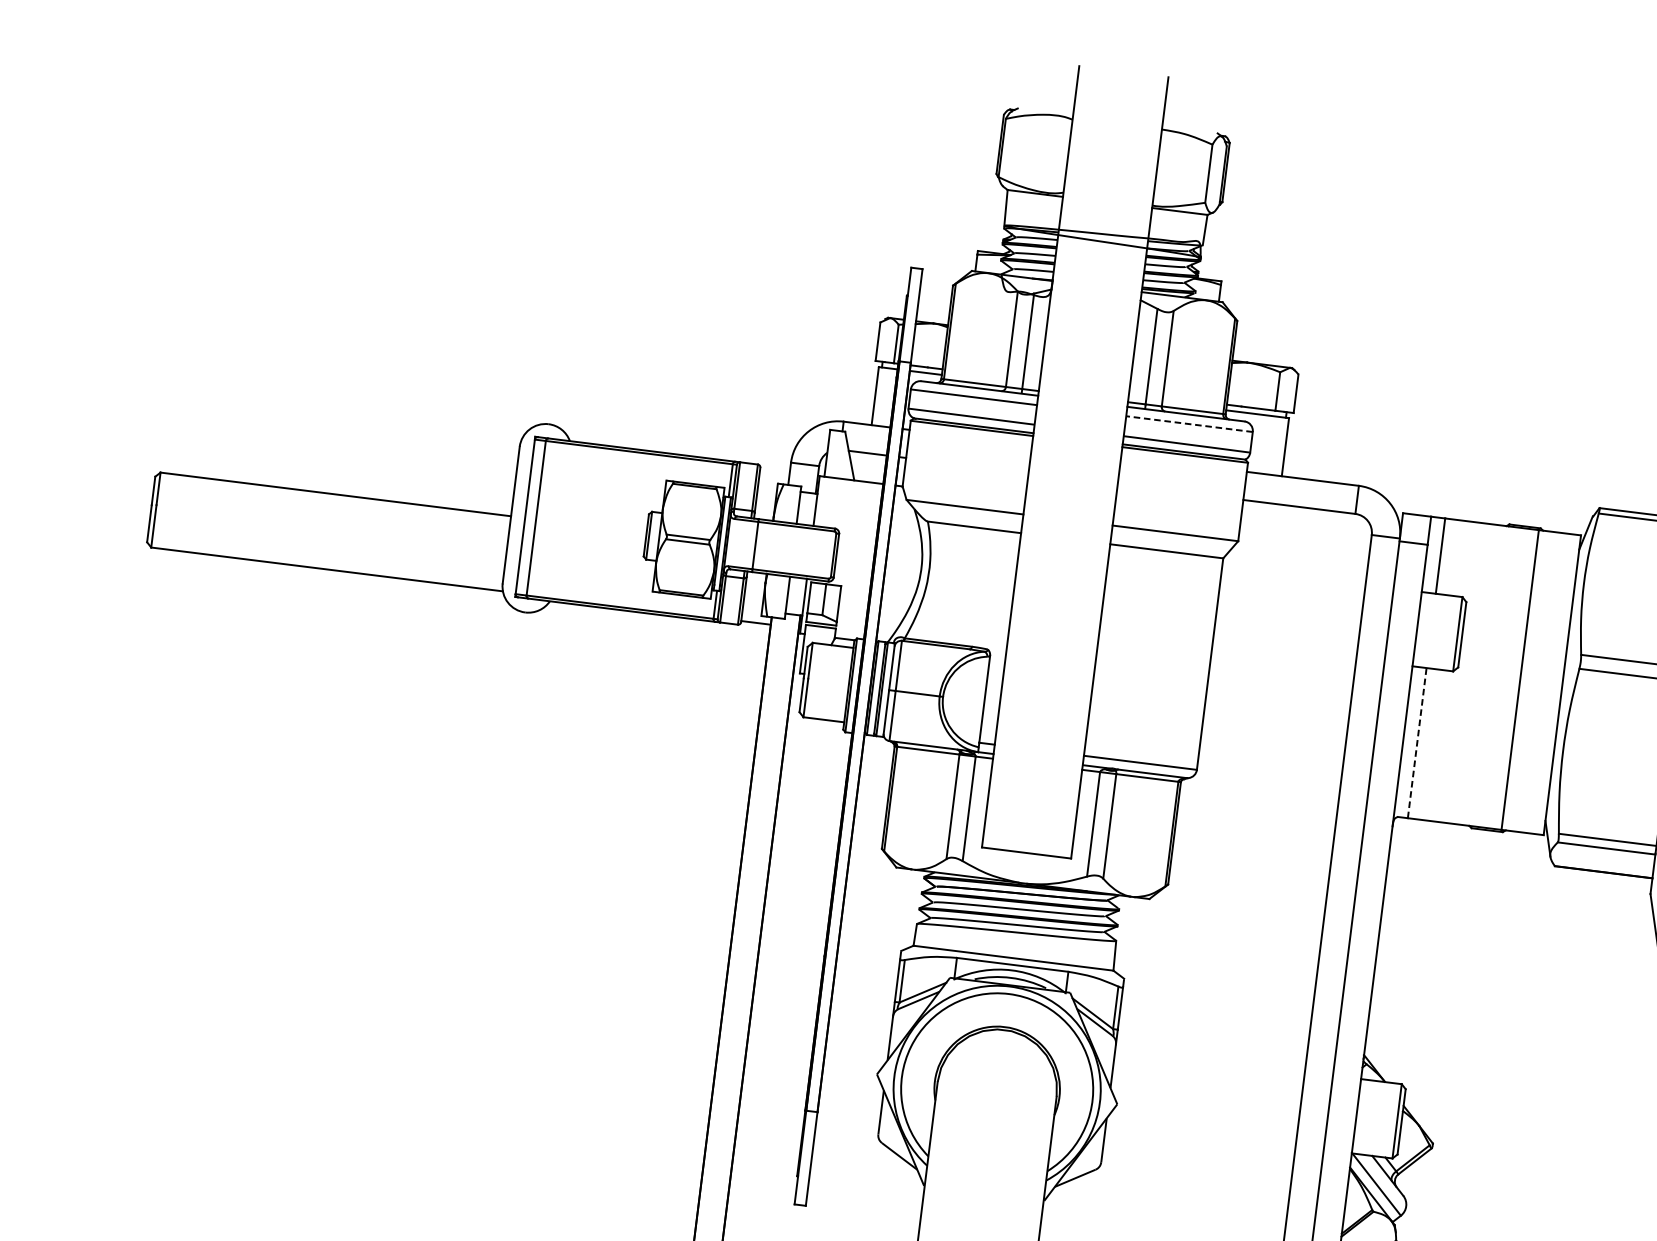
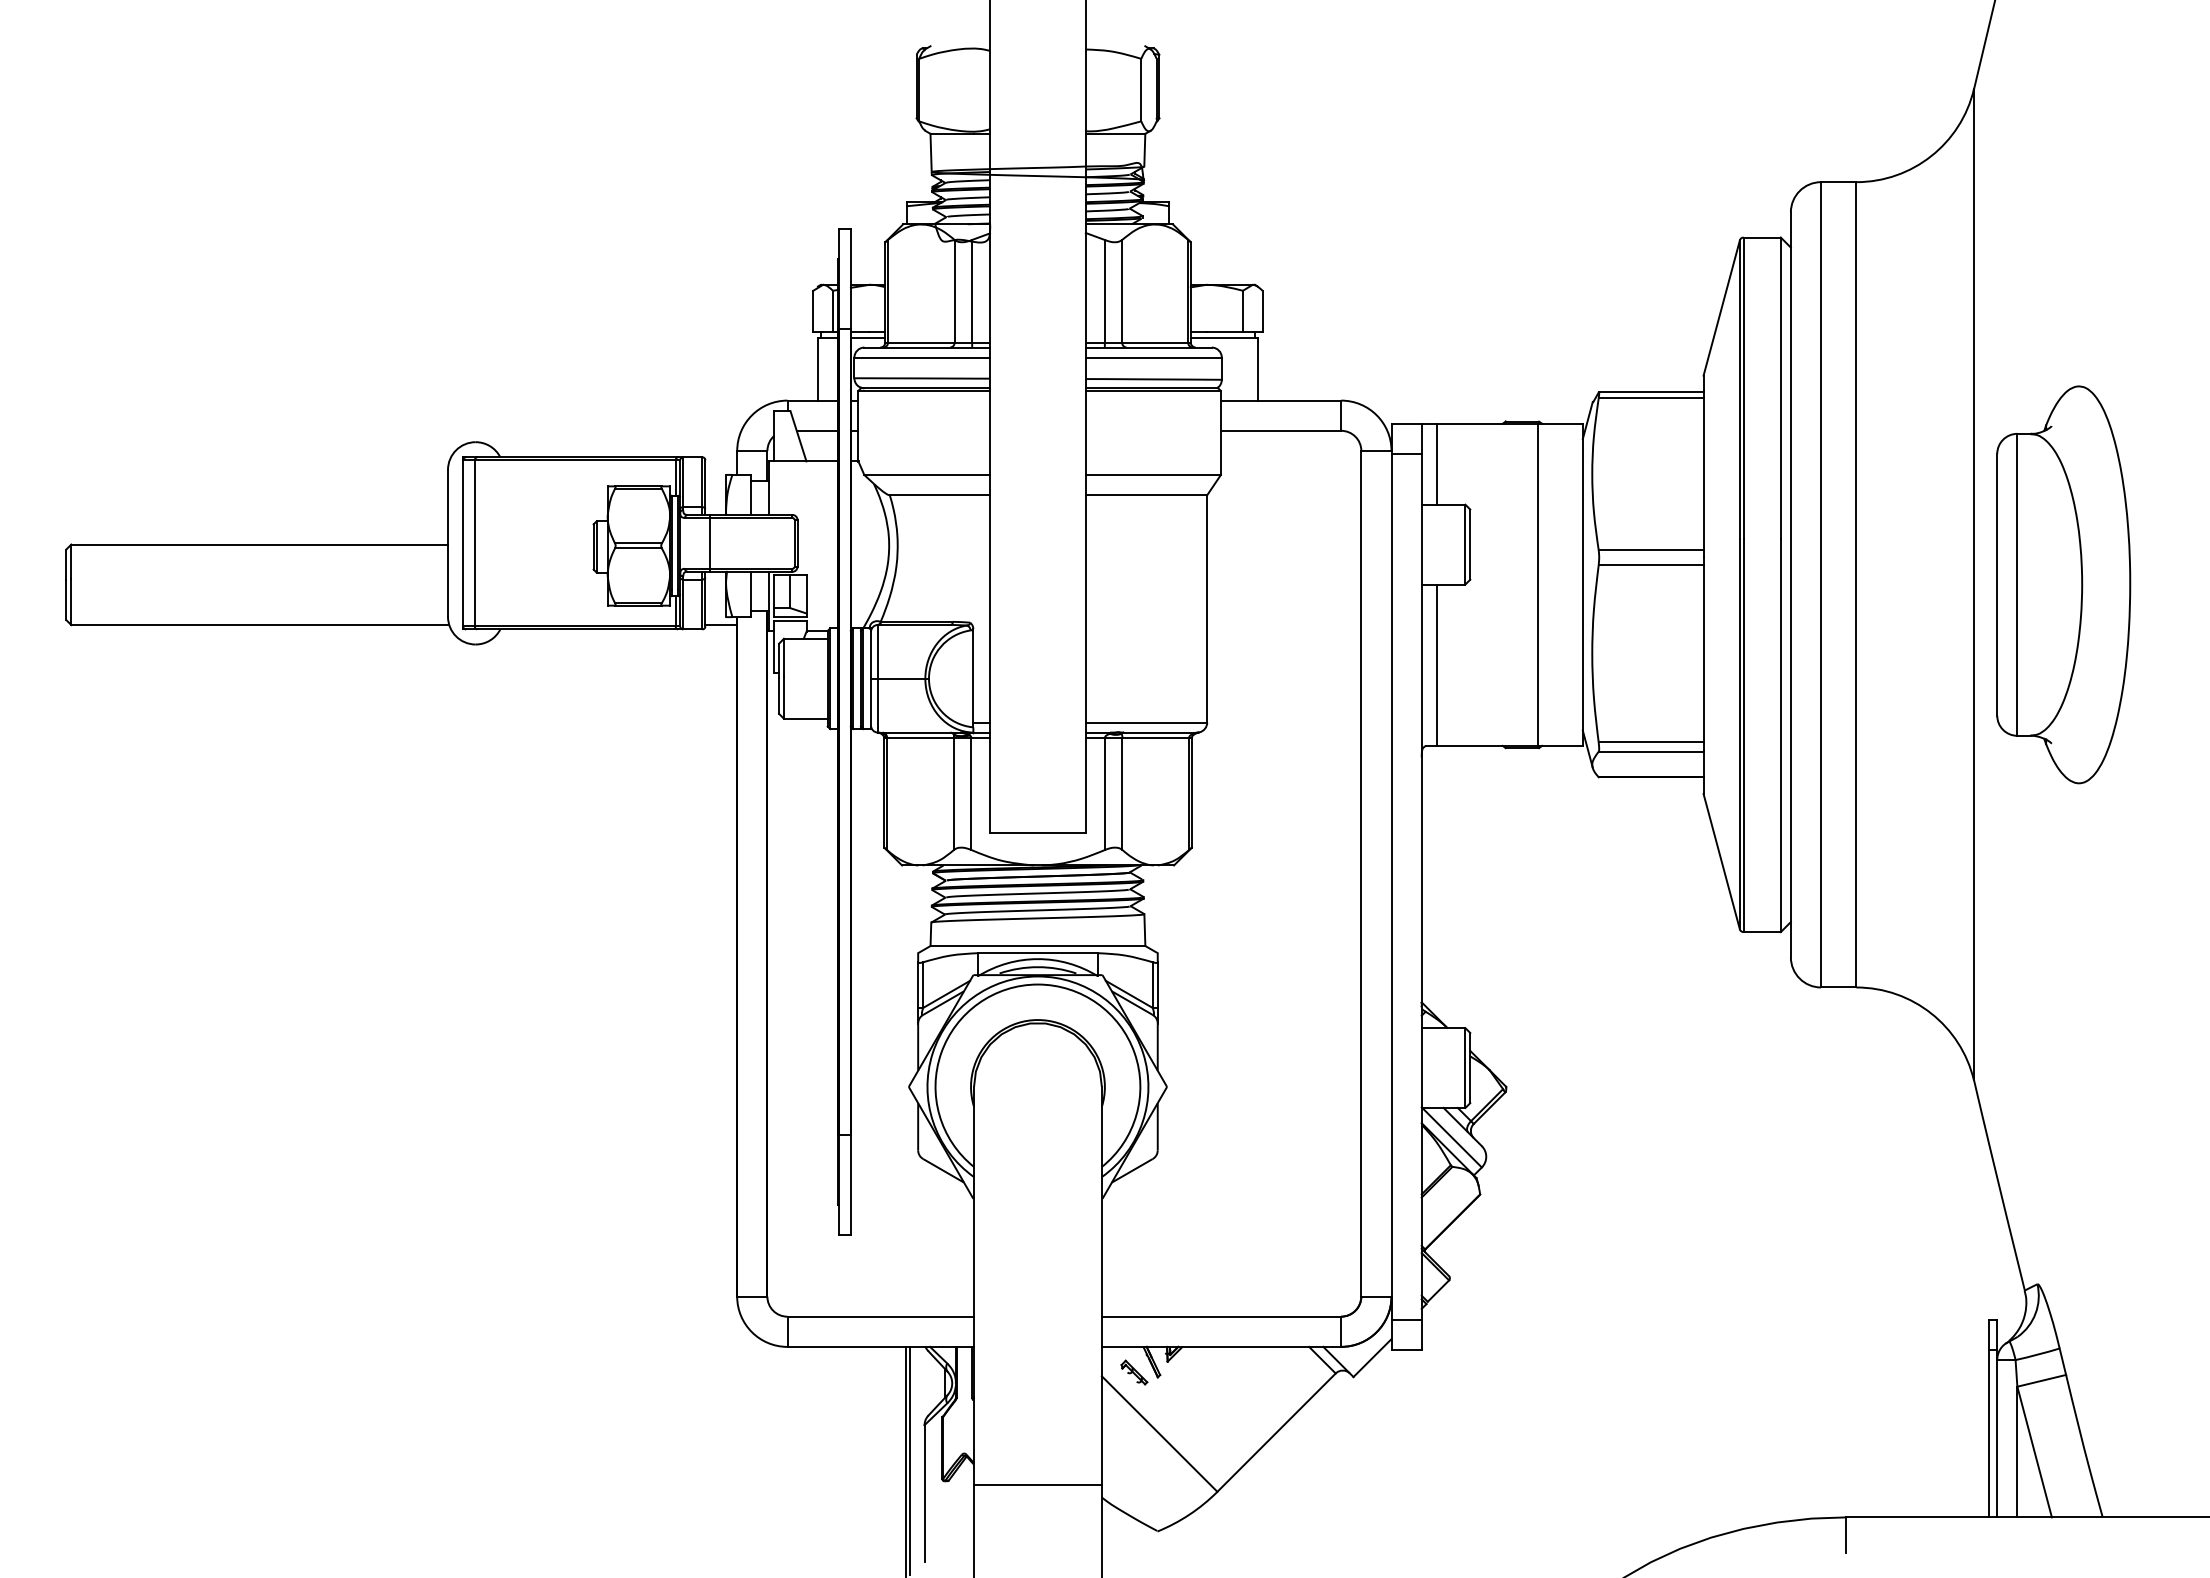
line: (1189, 423) -> (1153, 357), dashed -> solid
line: (1416, 743) -> (1436, 665), dashed -> solid

